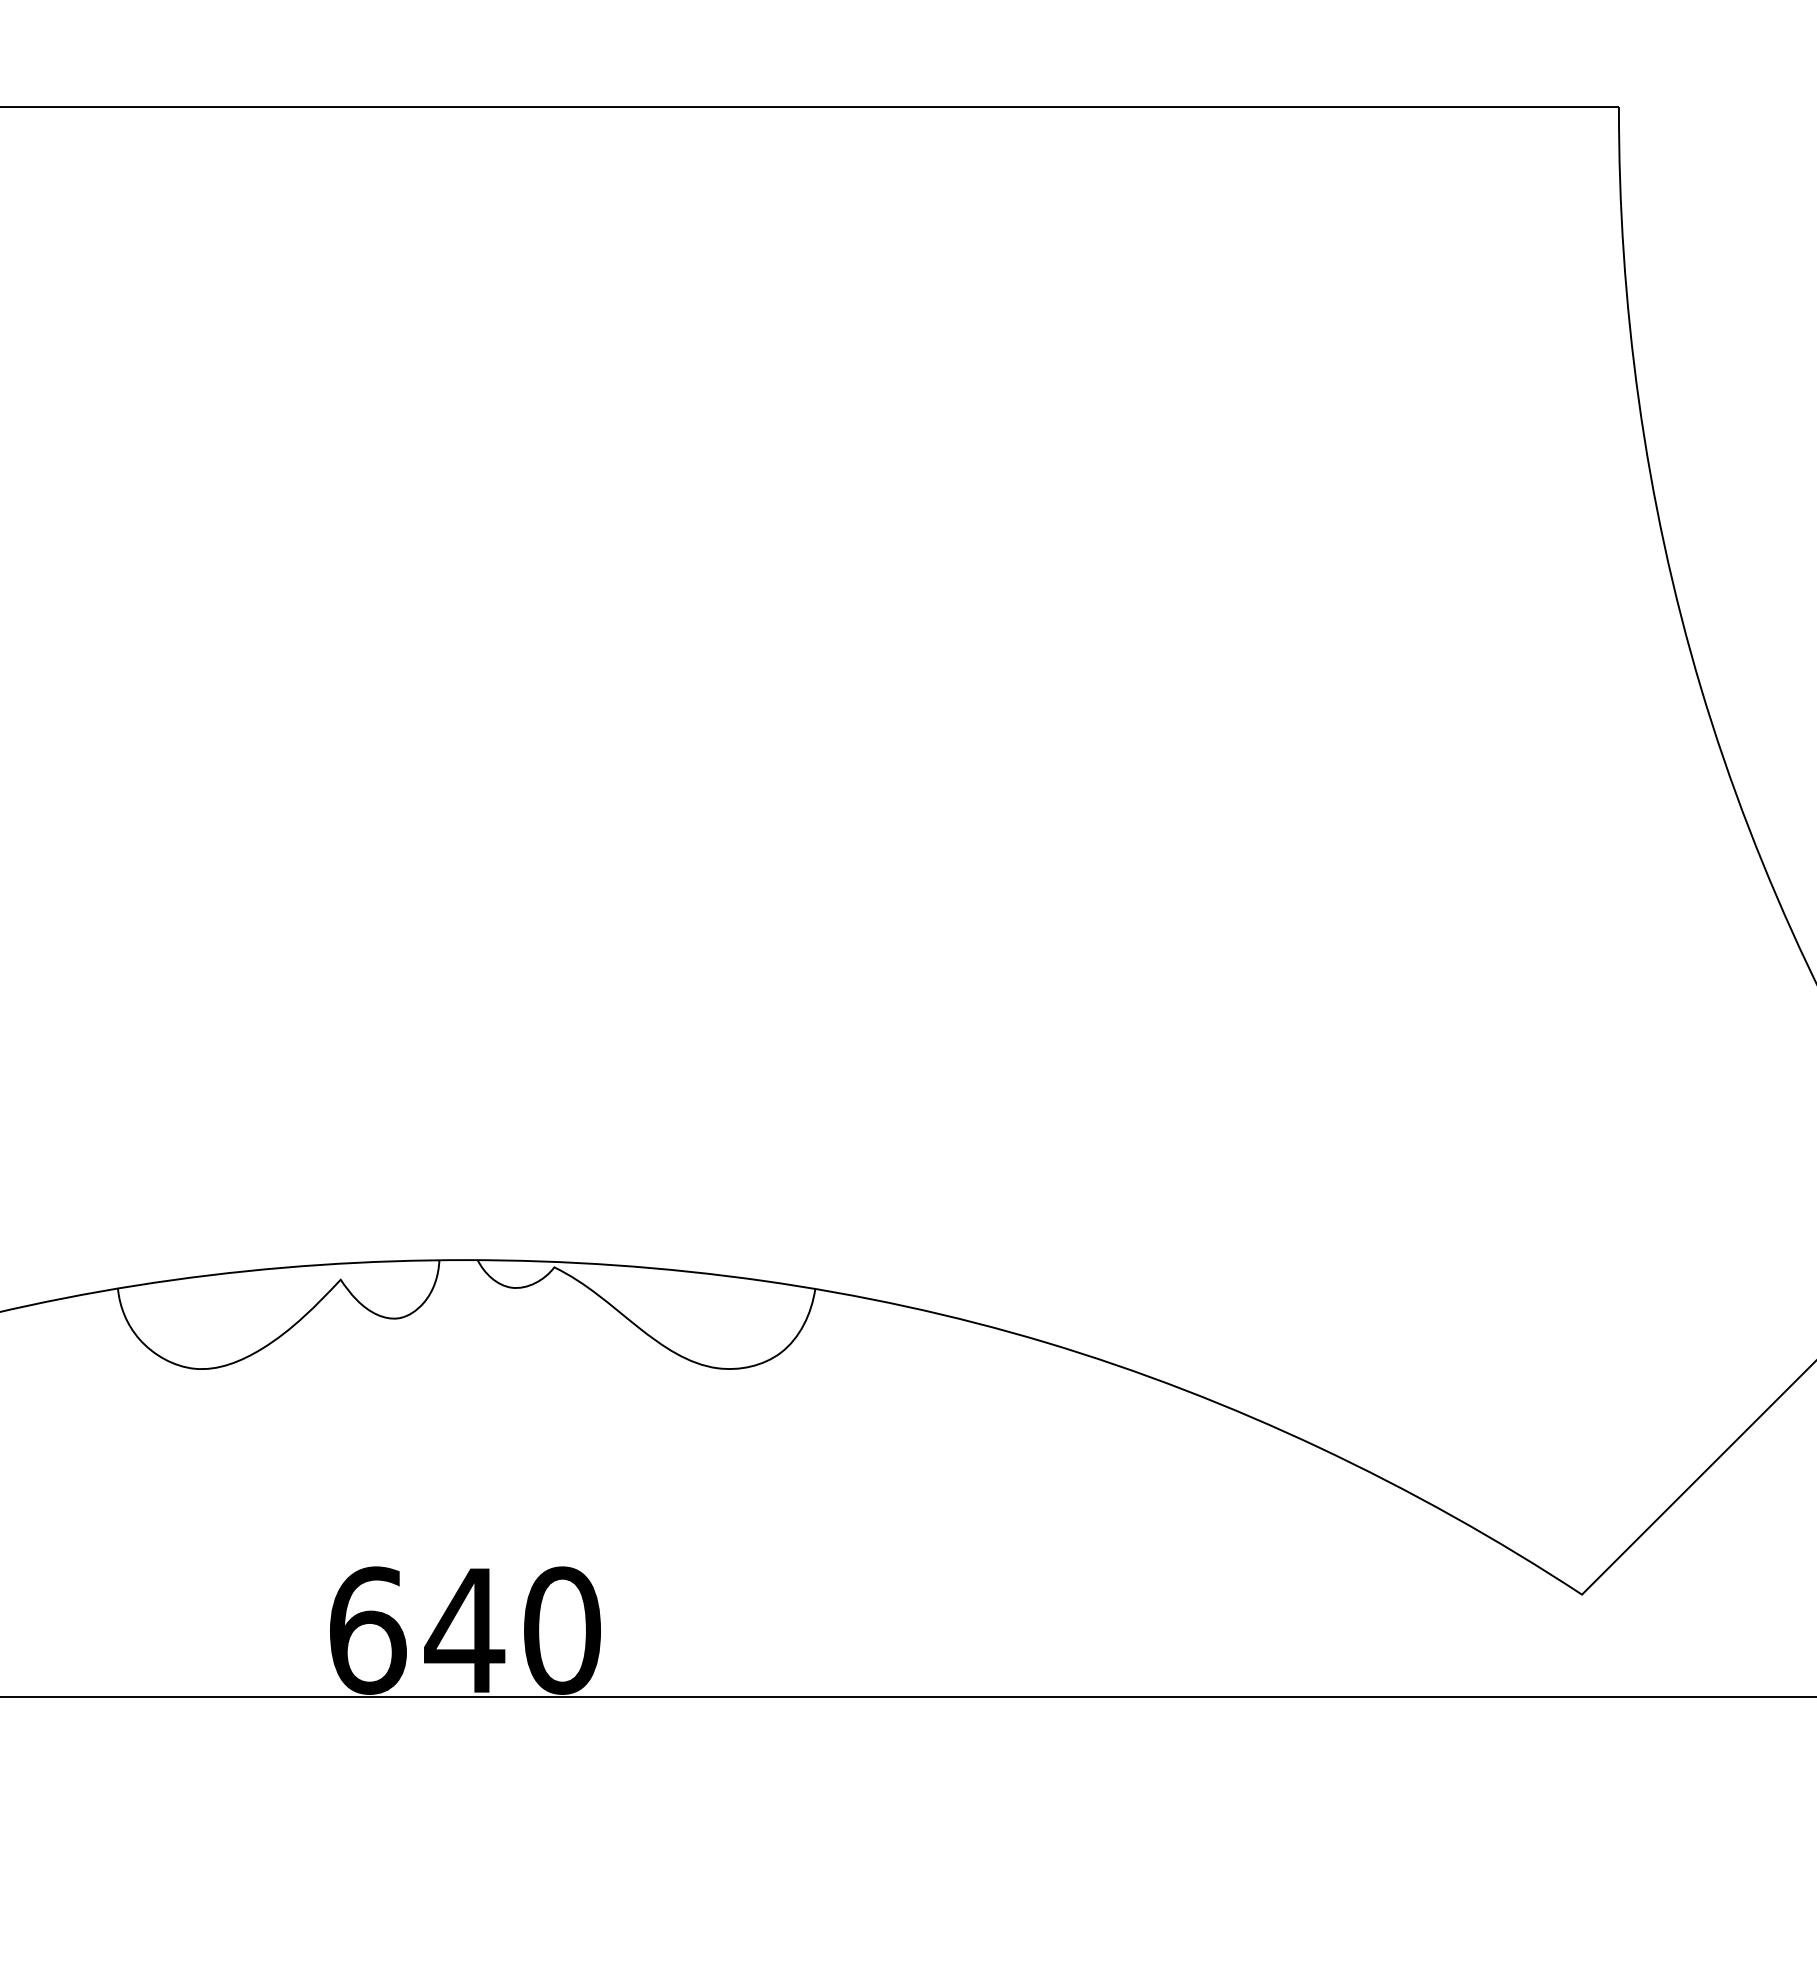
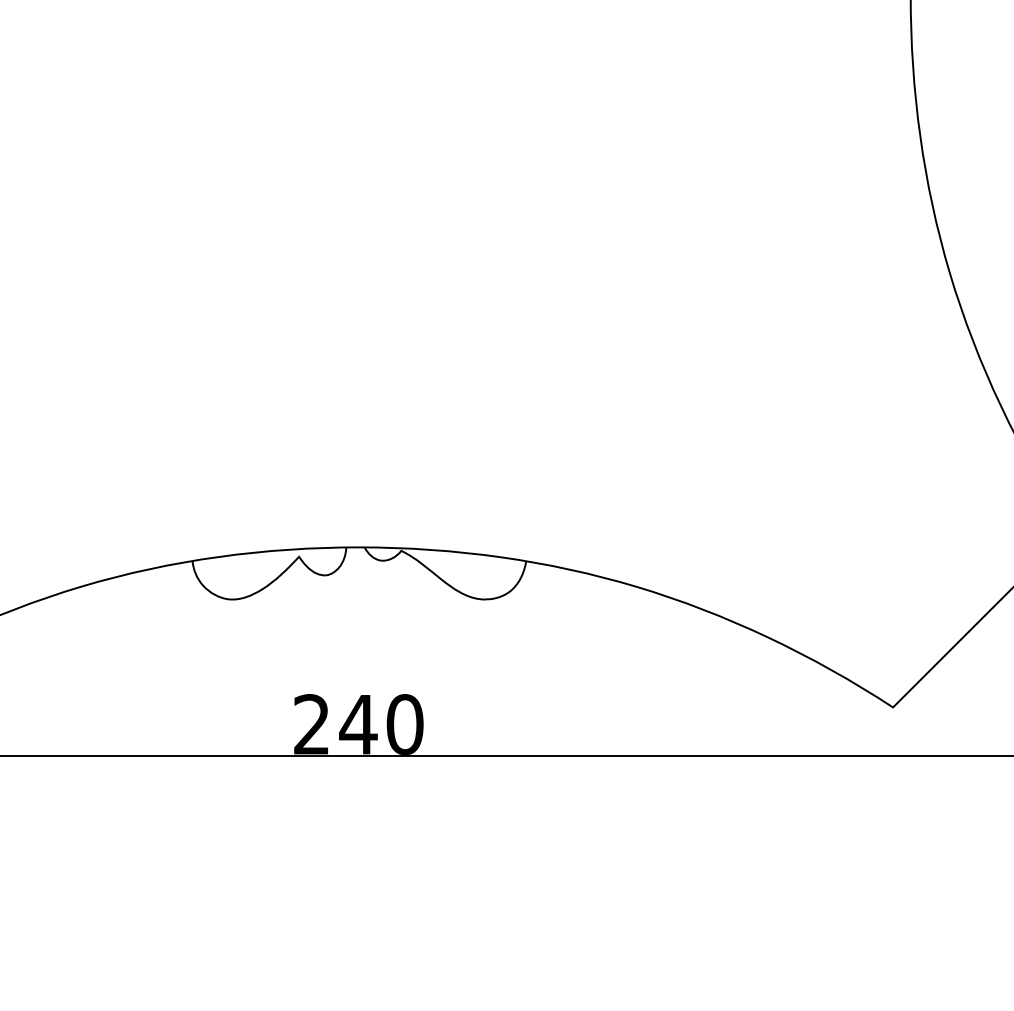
text: (368, 1630) -> (312, 724), 640 -> 240

